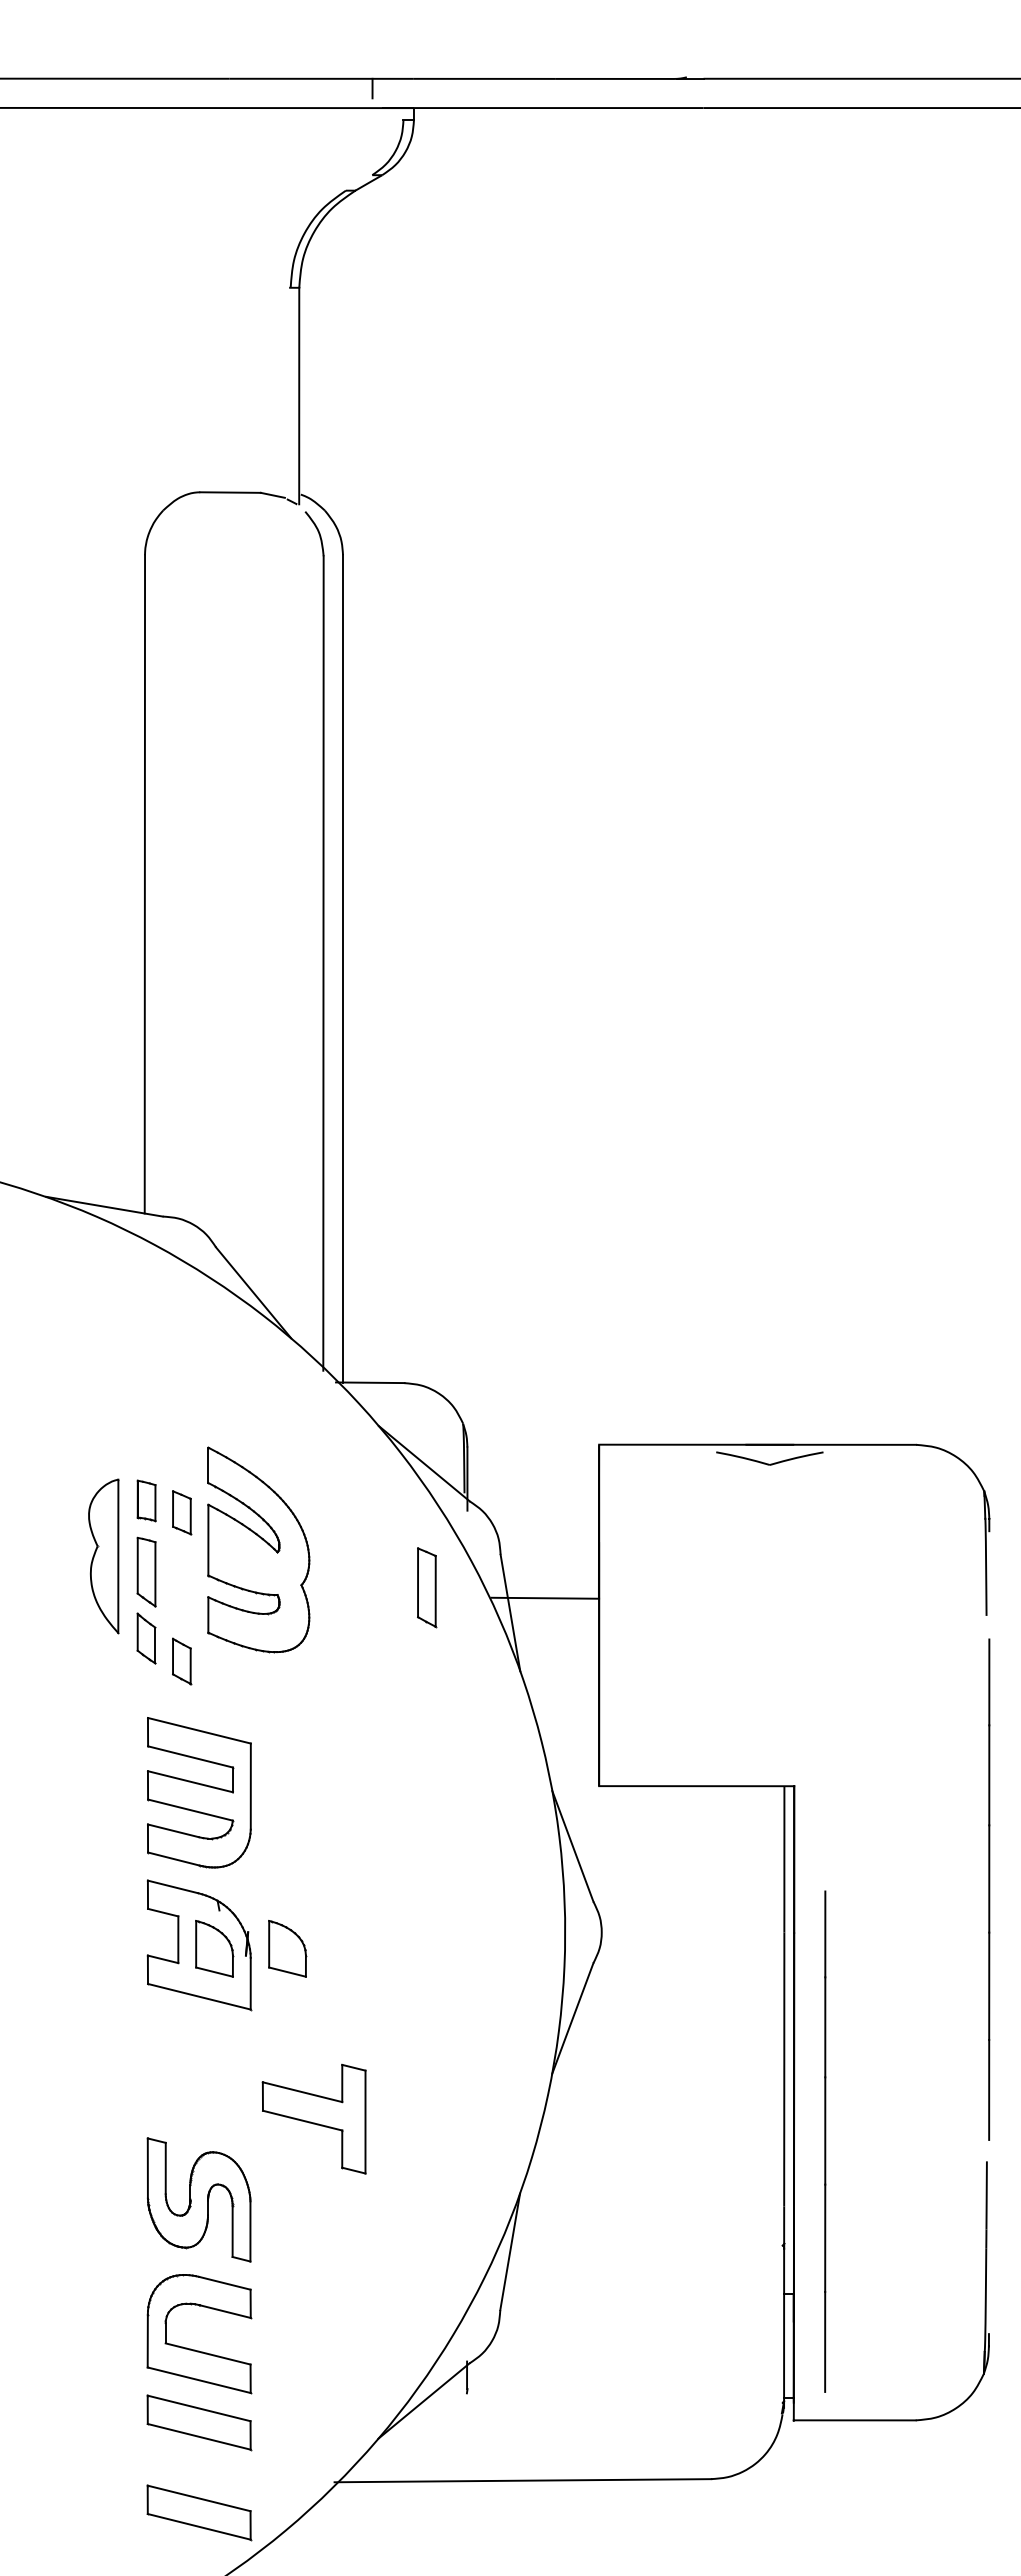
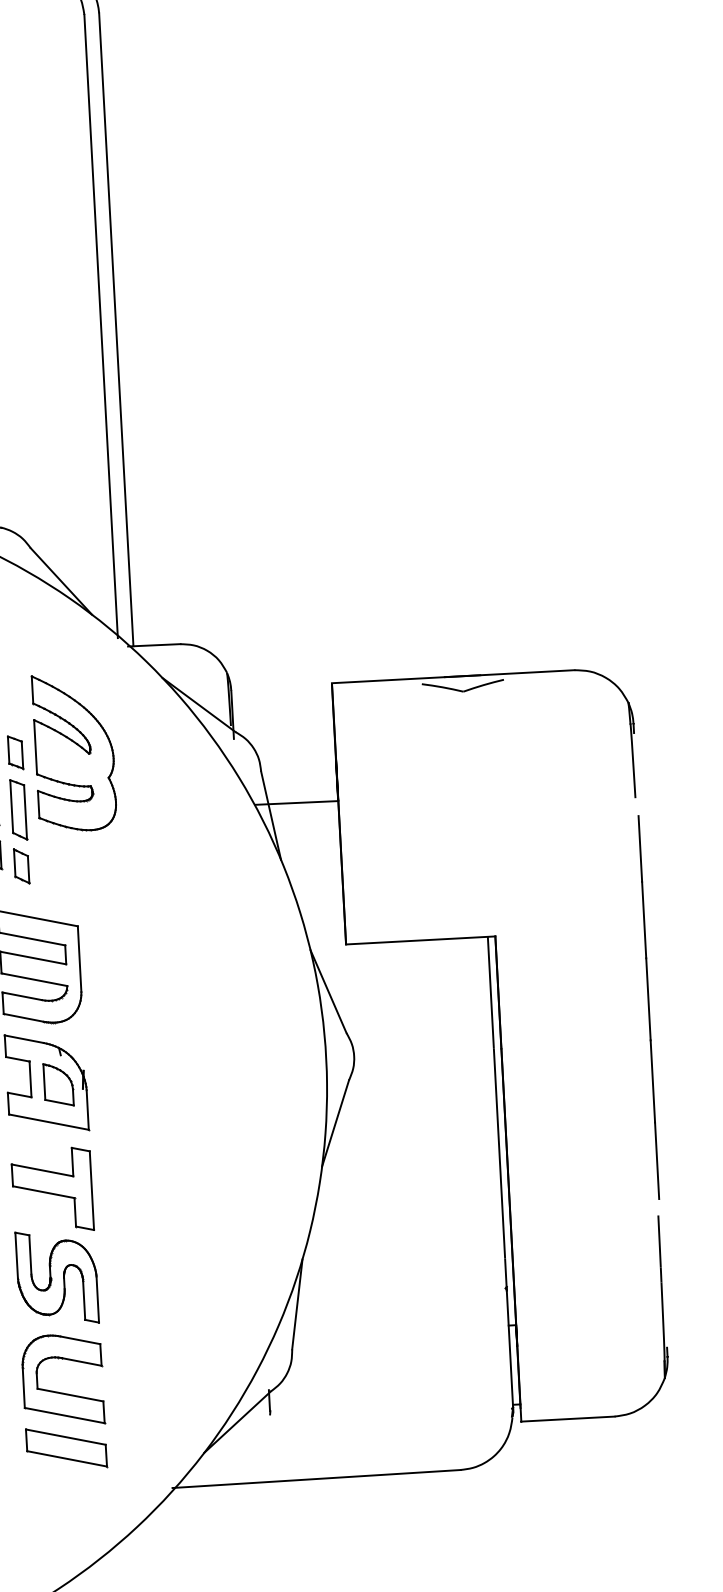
part: (258, 1549) -> (74, 752), moved
part: (427, 1587) -> (19, 809), moved
part: (287, 1948) -> (114, 1081), removed
part: (313, 2118) -> (51, 1190), moved
line: (825, 2141) -> (534, 1206), removed
part: (199, 2512) -> (70, 1516), removed

